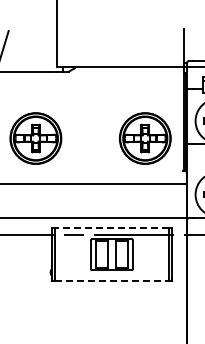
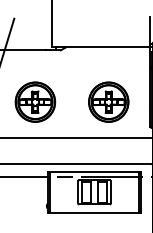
part: (145, 138) -> (108, 102), moved
line: (111, 228) -> (94, 172), dashed -> solid
line: (111, 281) -> (94, 213), dashed -> solid

